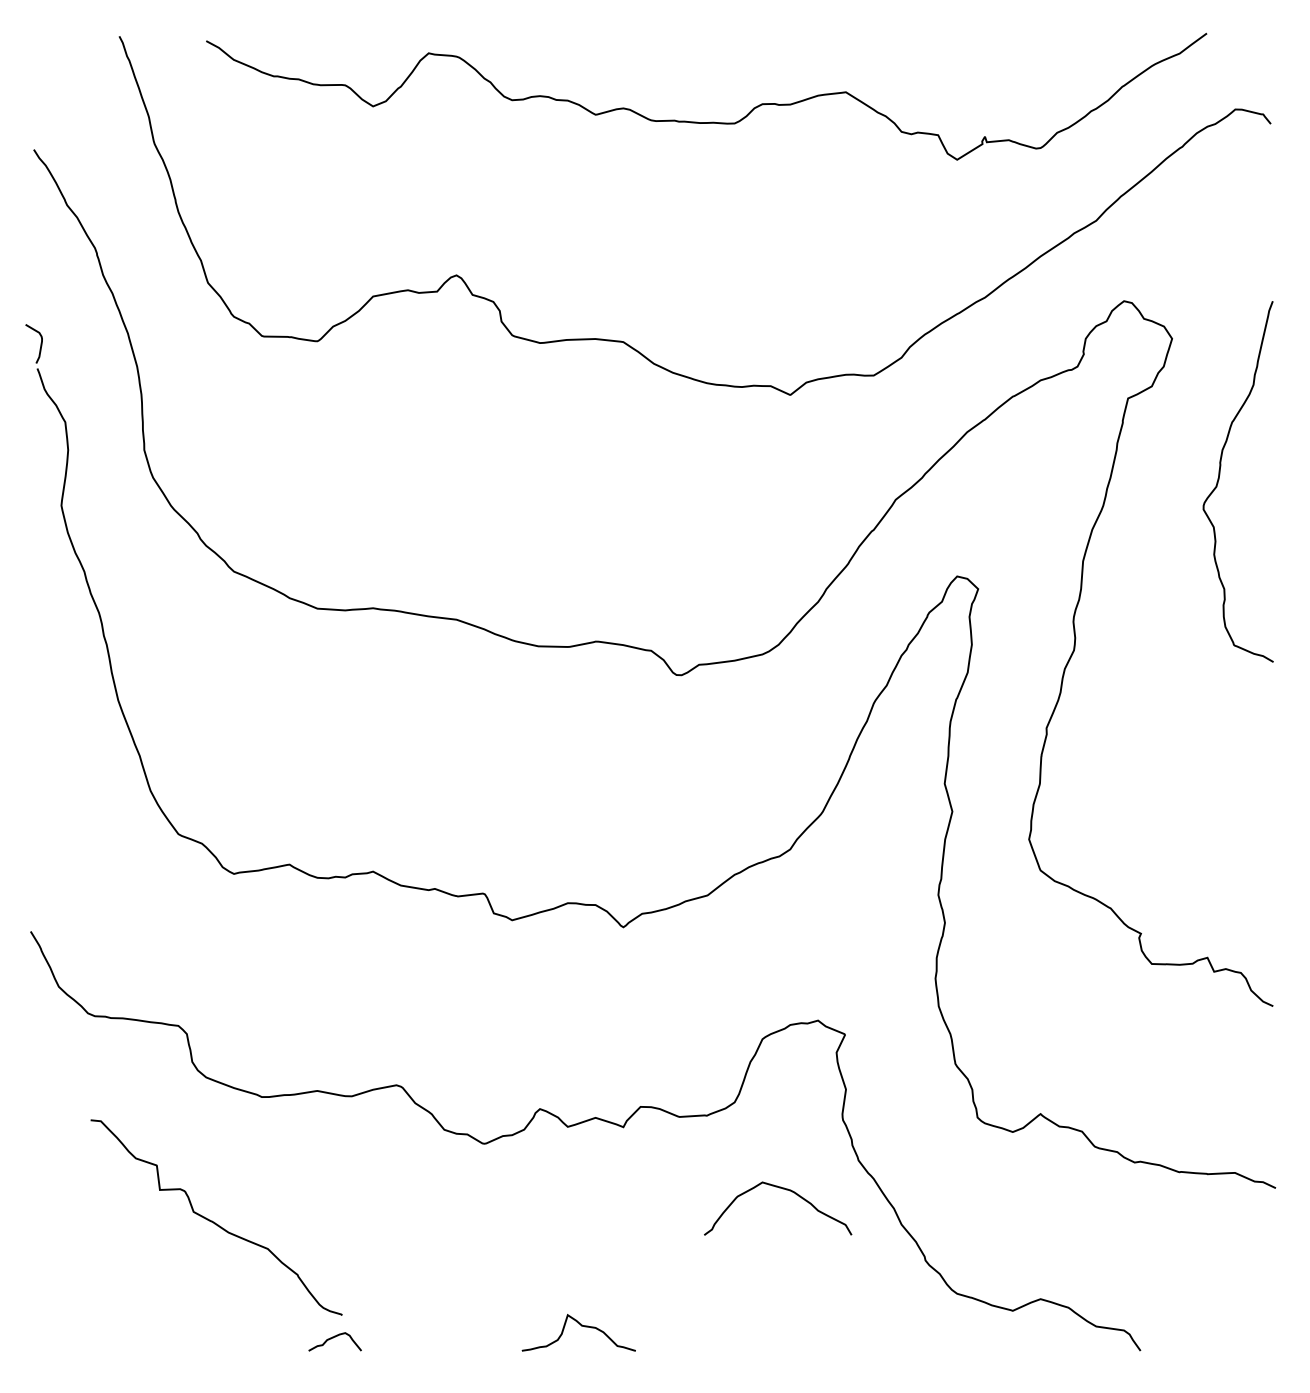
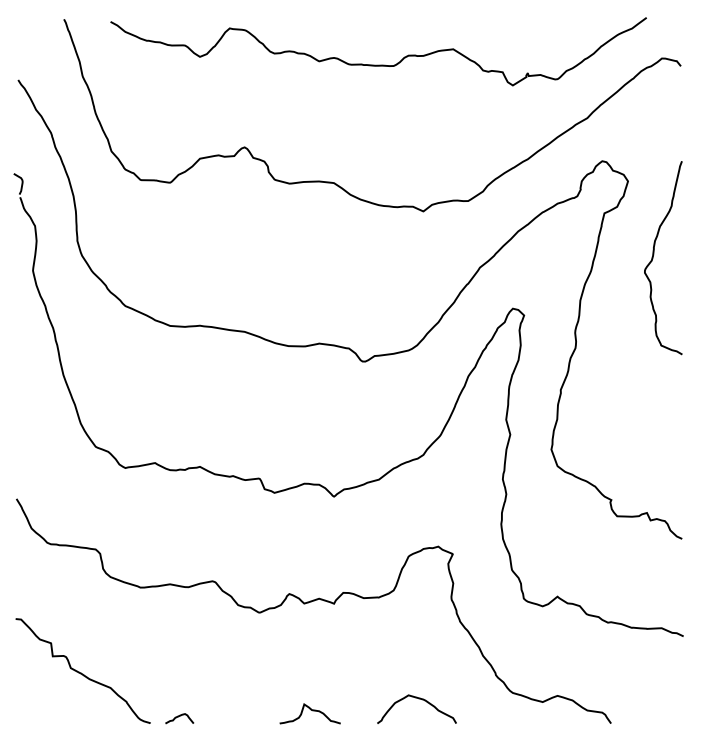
curve: (780, 1190) -> (418, 699), moved
curve: (213, 1220) -> (81, 672), moved

